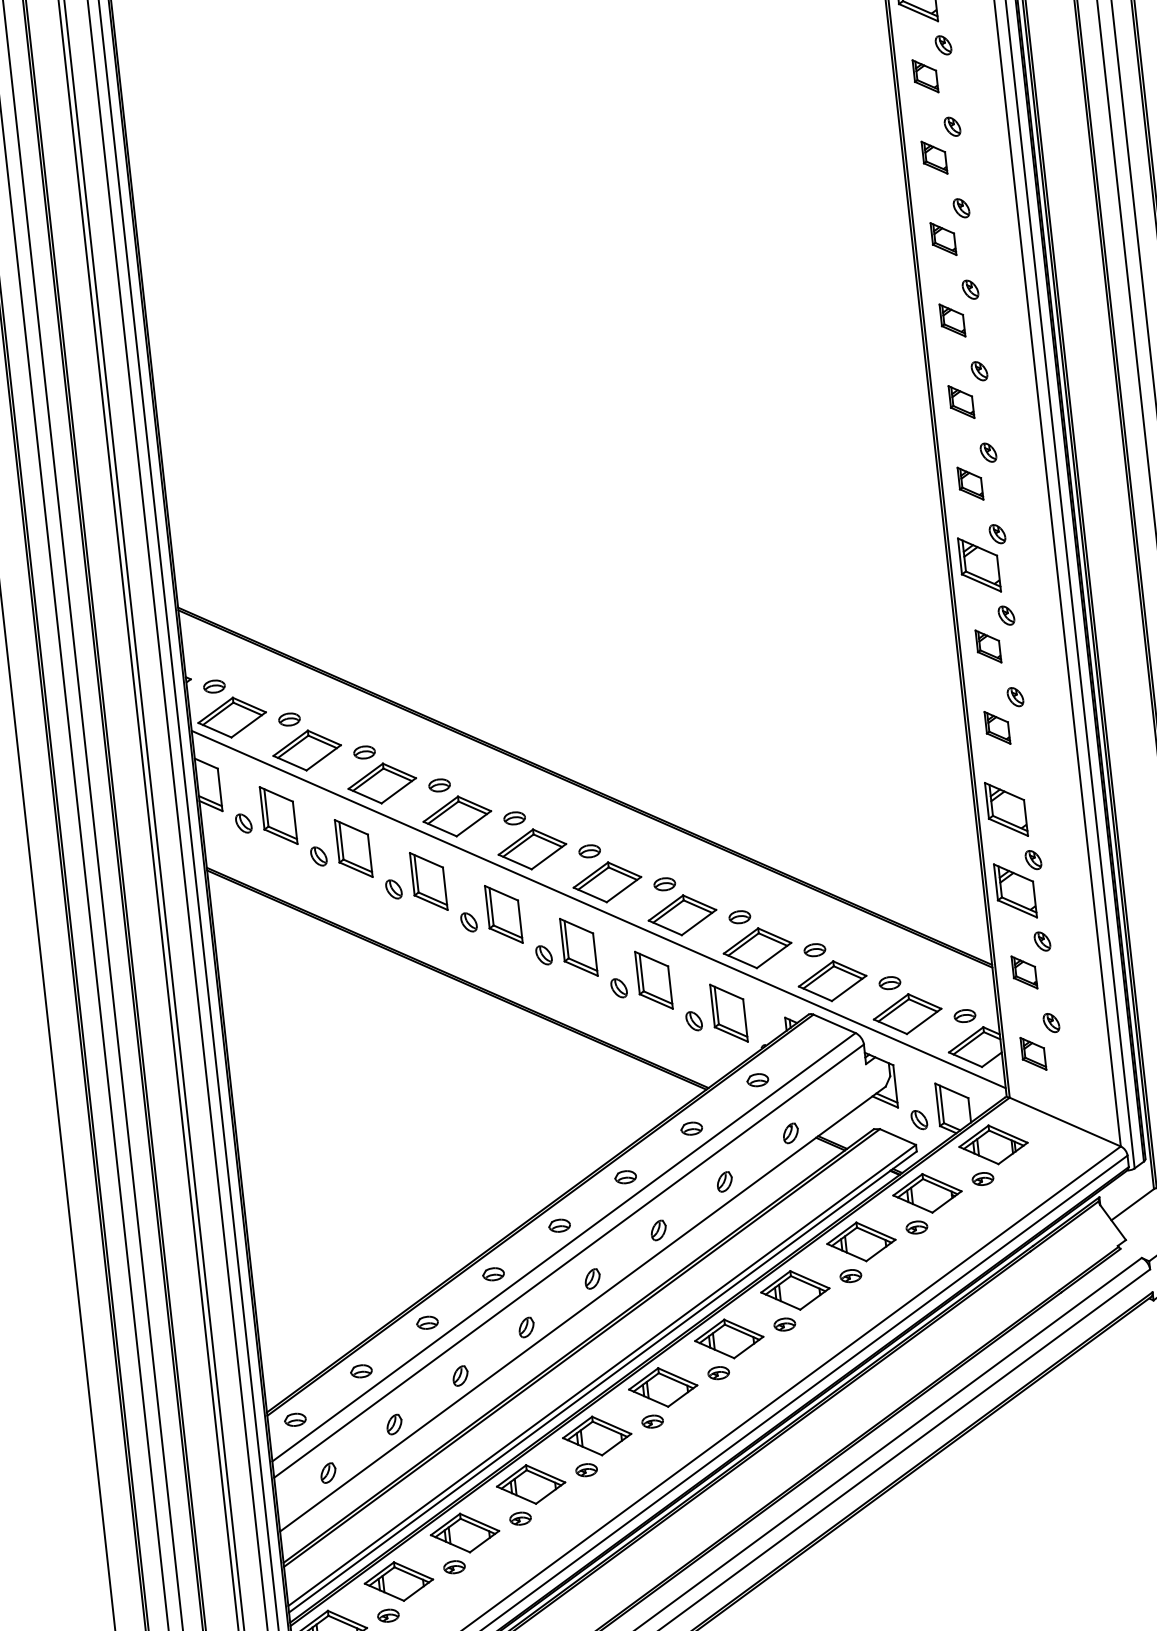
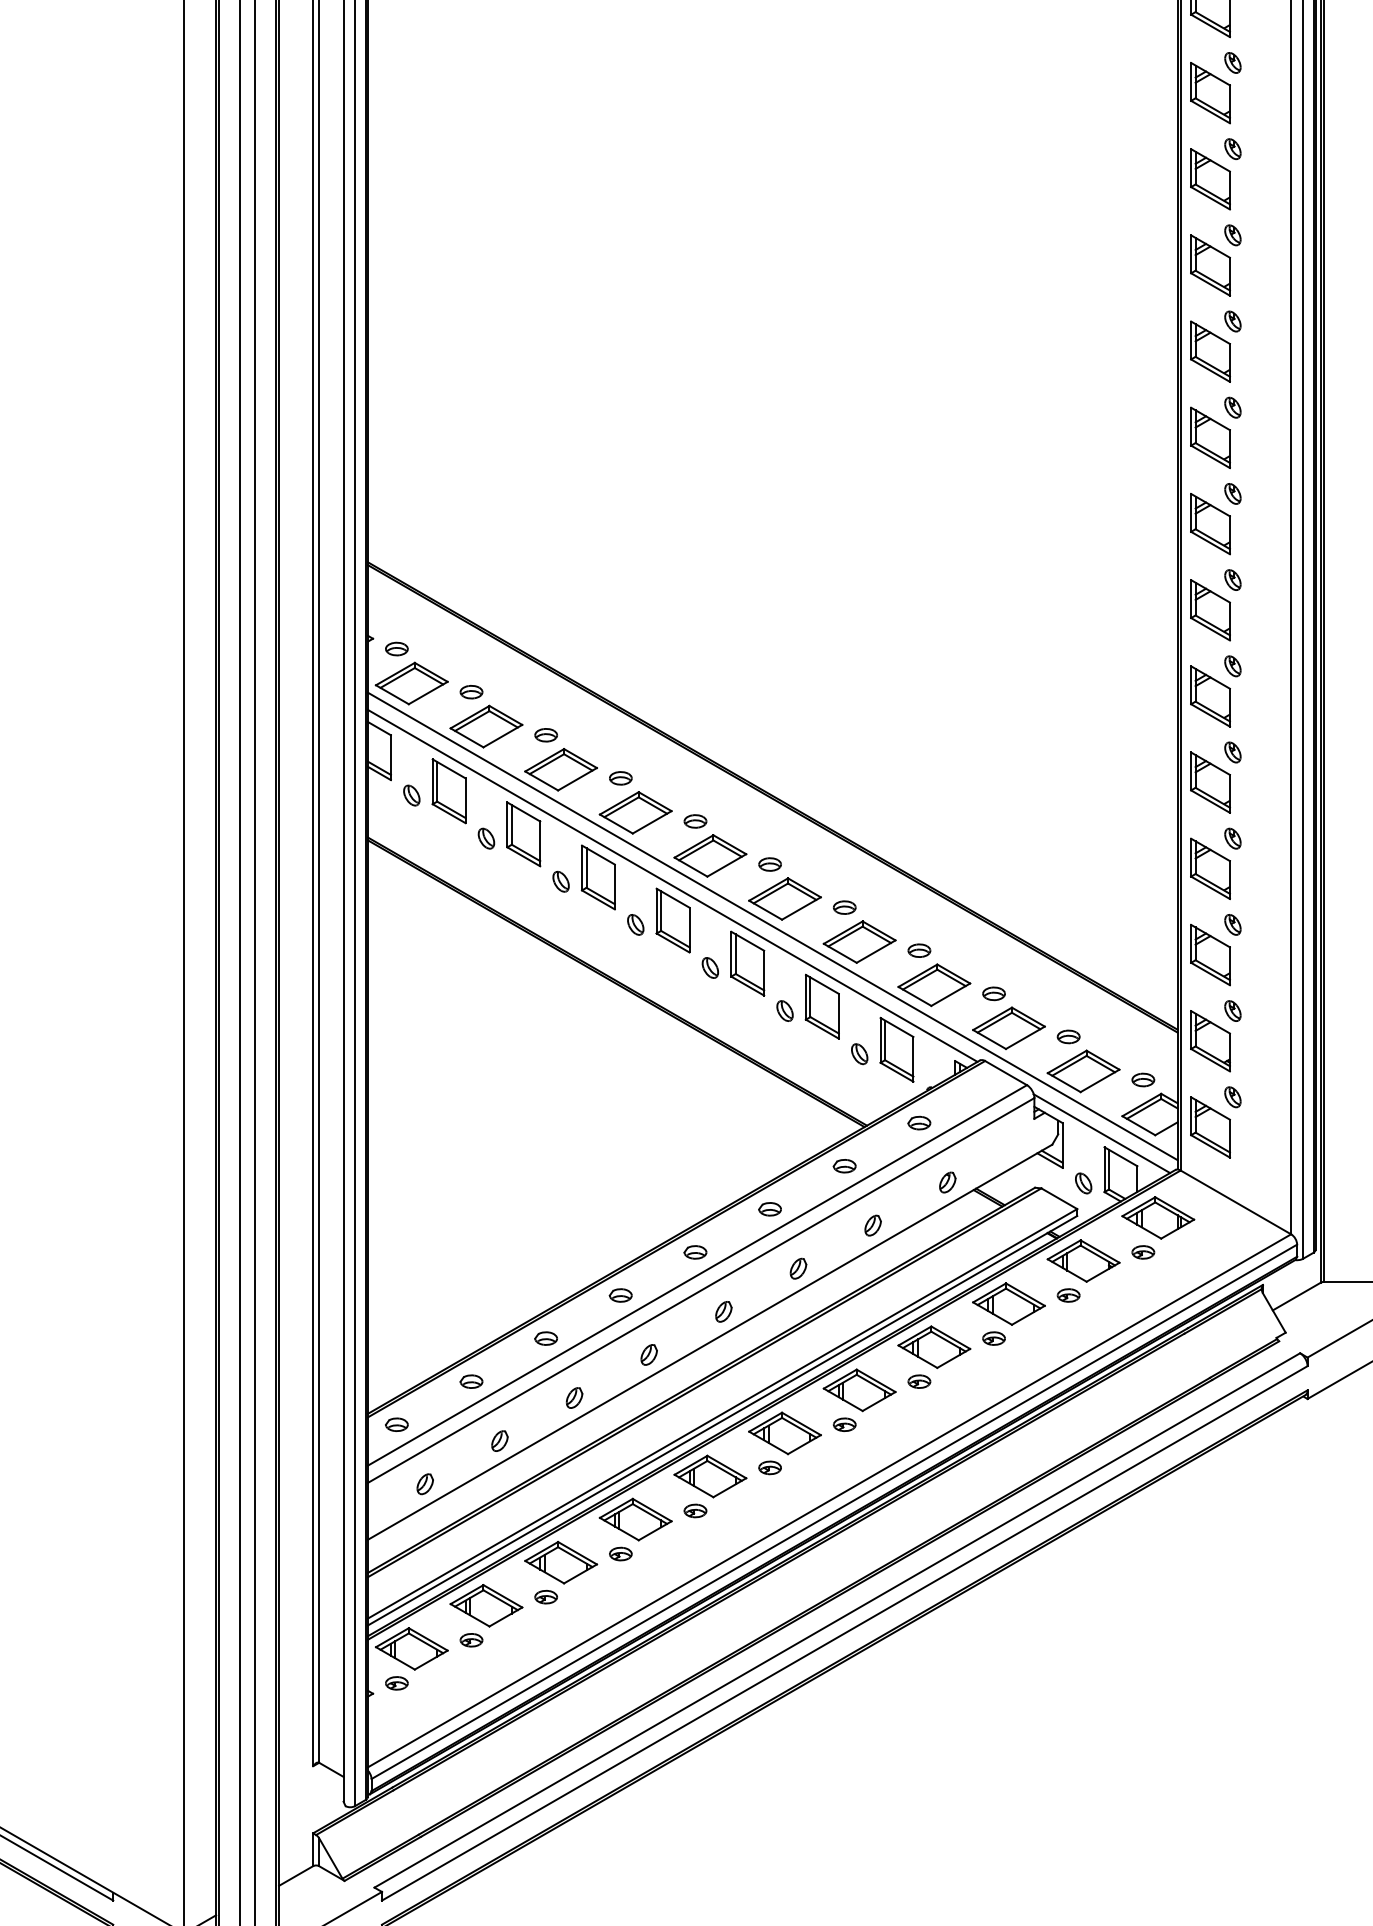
part: (925, 76) -> (1210, 93), size x1.67
part: (934, 157) -> (1210, 179), size x1.67
part: (943, 239) -> (1210, 265), size x1.67
part: (952, 320) -> (1210, 351), size x1.67
part: (961, 401) -> (1210, 437), size x1.67
part: (970, 483) -> (1210, 524), size x1.67
part: (988, 646) -> (1210, 696), size x1.67
part: (997, 727) -> (1210, 782), size x1.67
part: (1024, 778) -> (1232, 838), added
line: (499, 881) -> (672, 885), added
part: (1024, 972) -> (1210, 1041), size x1.67
part: (1033, 1053) -> (1210, 1127), size x1.67
line: (931, 1070) -> (1101, 1133), added

